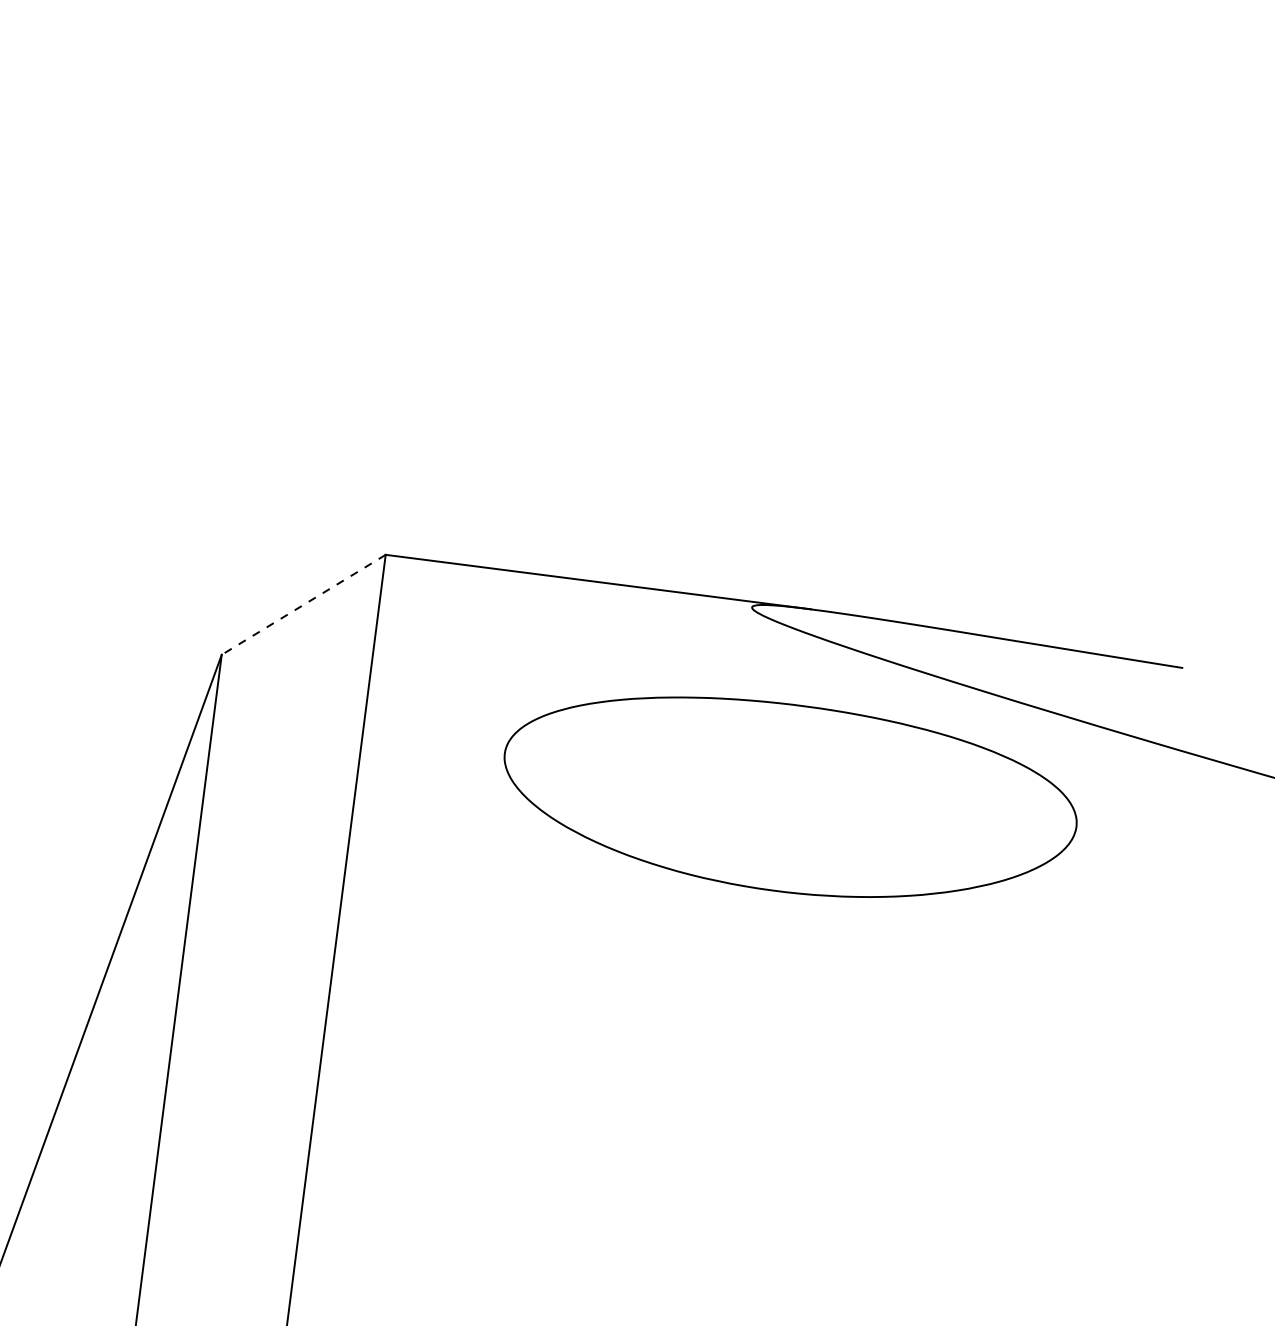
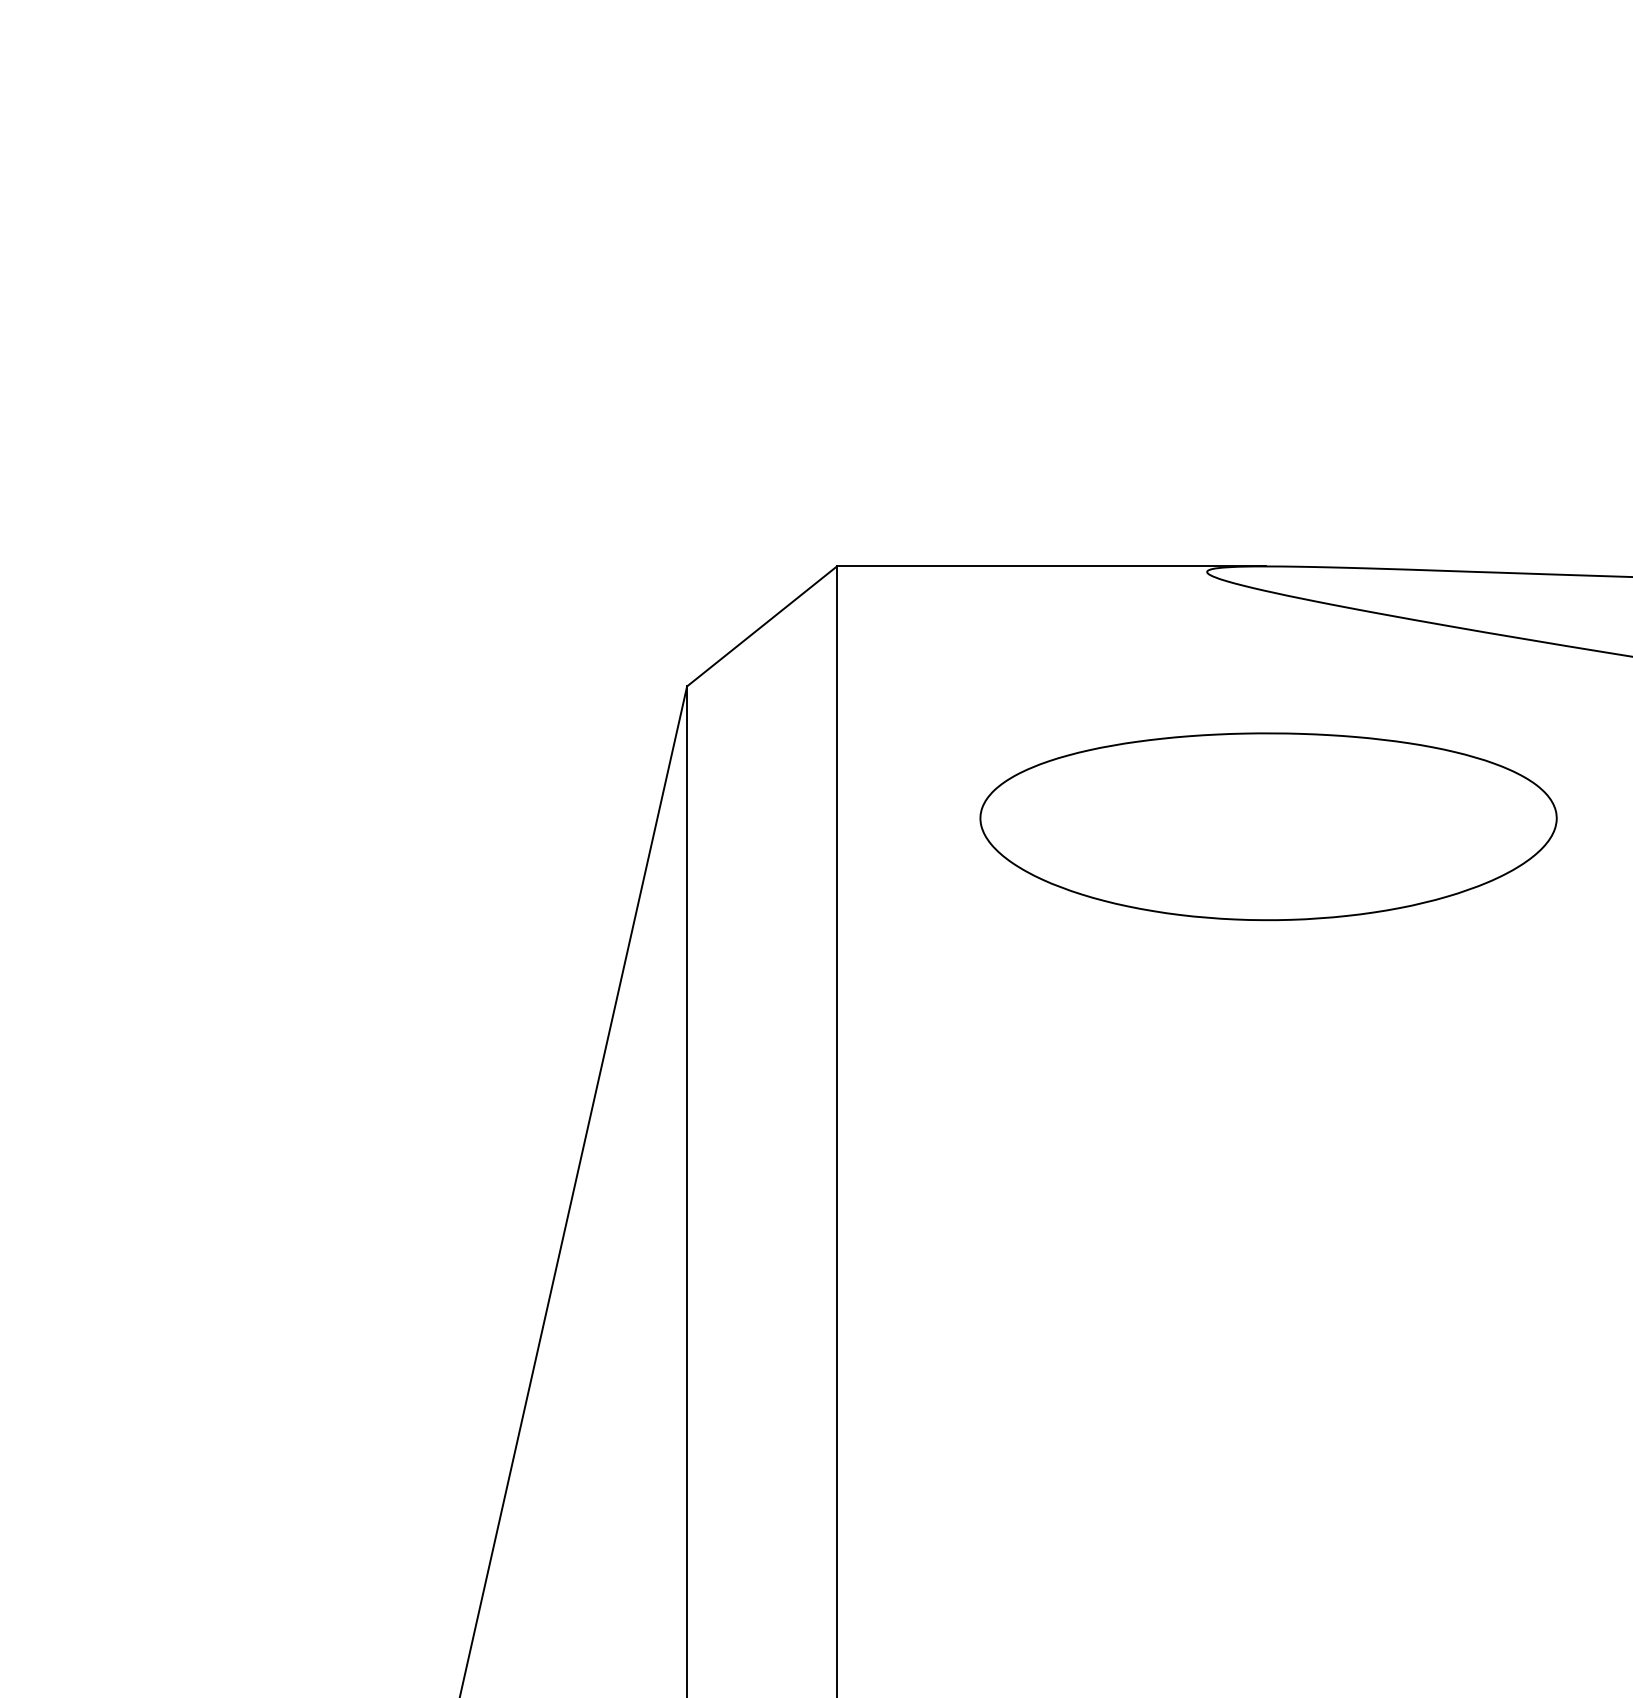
line: (303, 604) -> (761, 626), dashed -> solid
part: (789, 798) -> (1268, 826), moved

